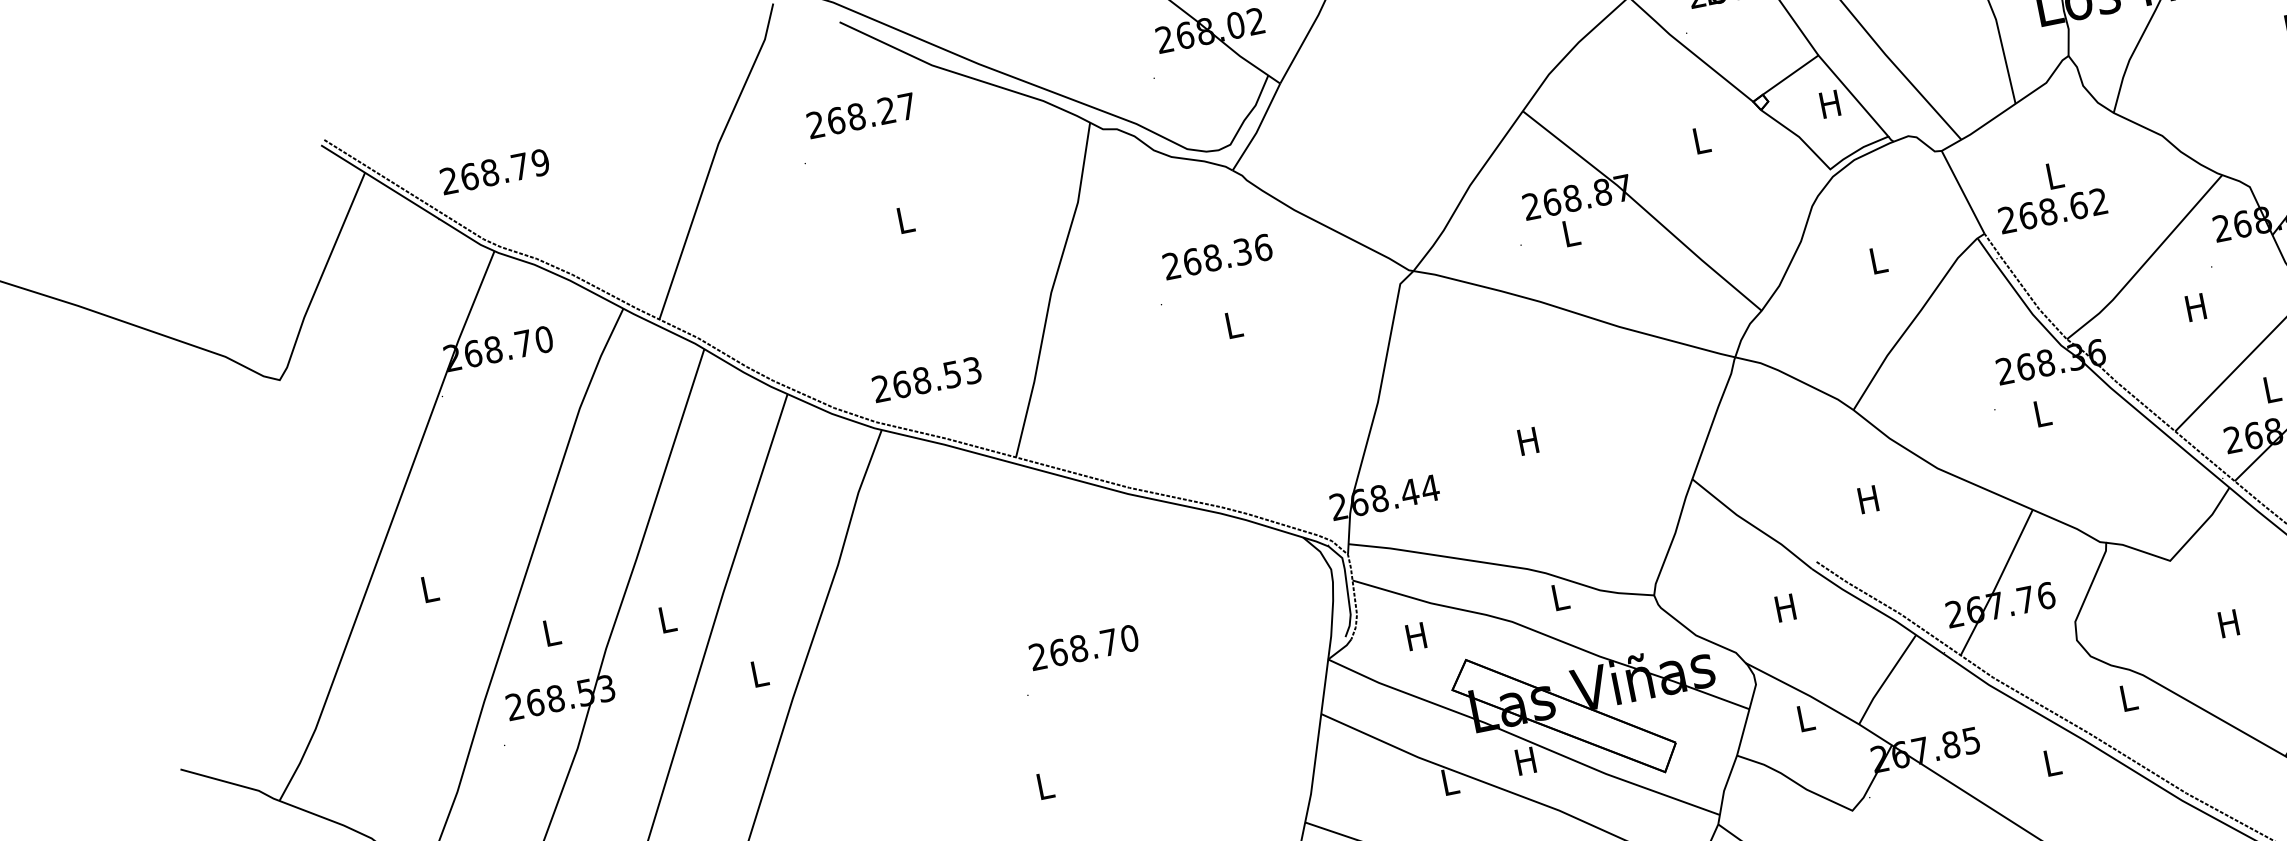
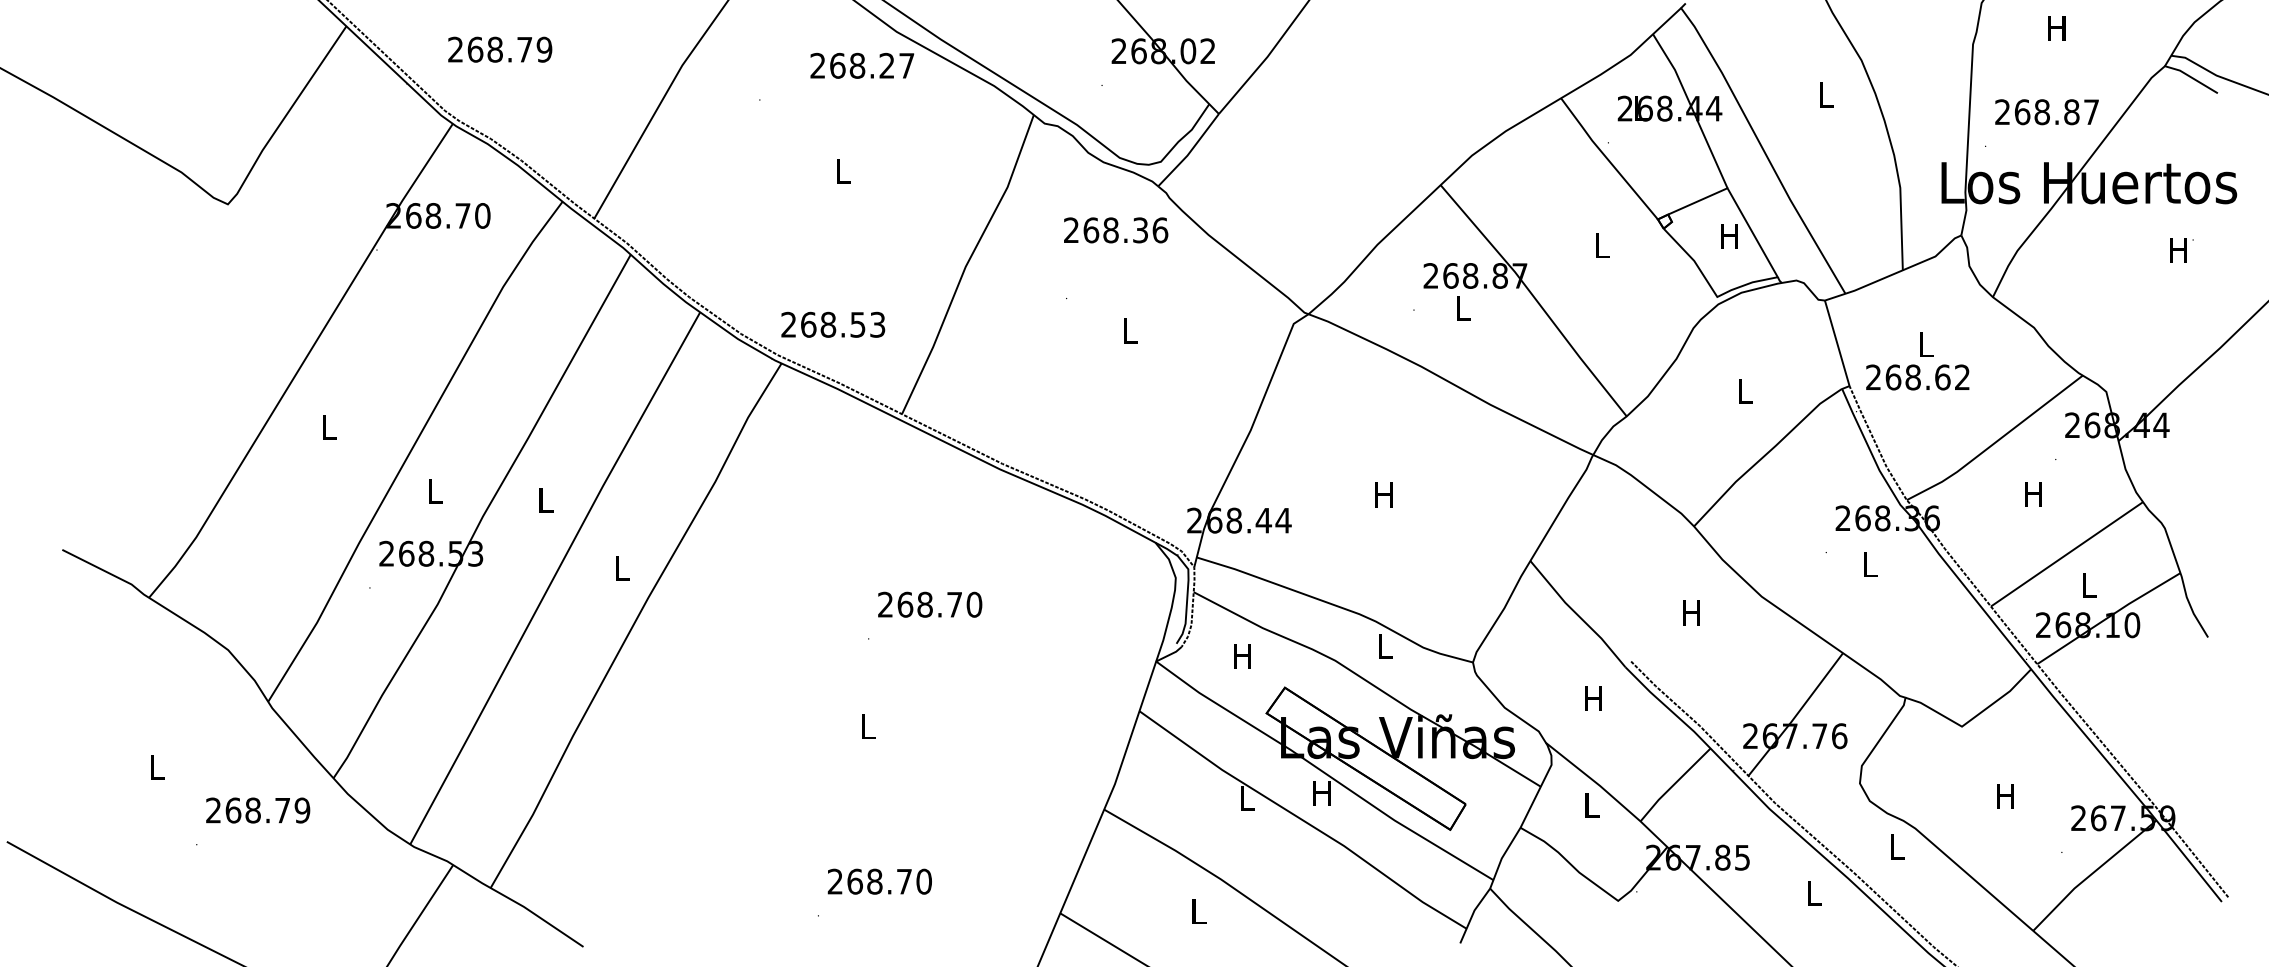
text: (861, 115) -> (862, 65), moved
text: (495, 171) -> (500, 49), moved
text: (1218, 256) -> (1116, 230), moved

